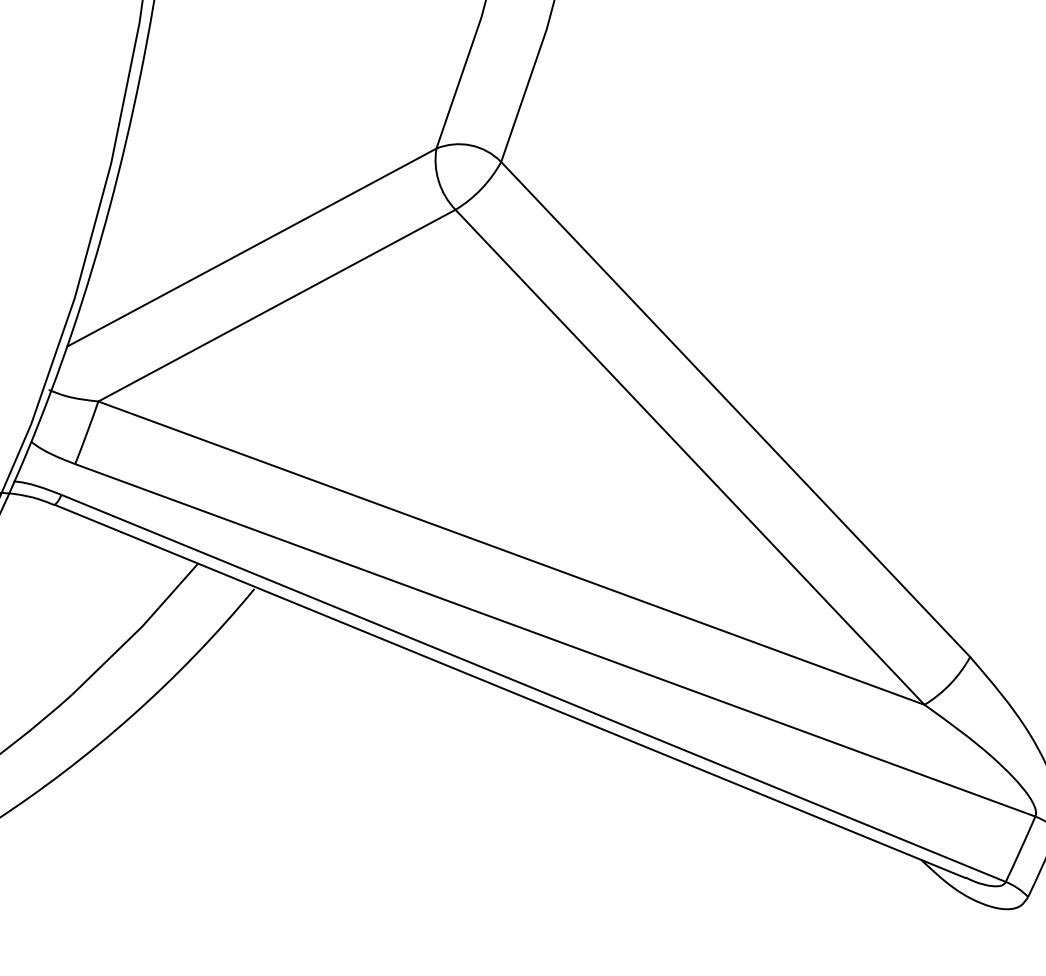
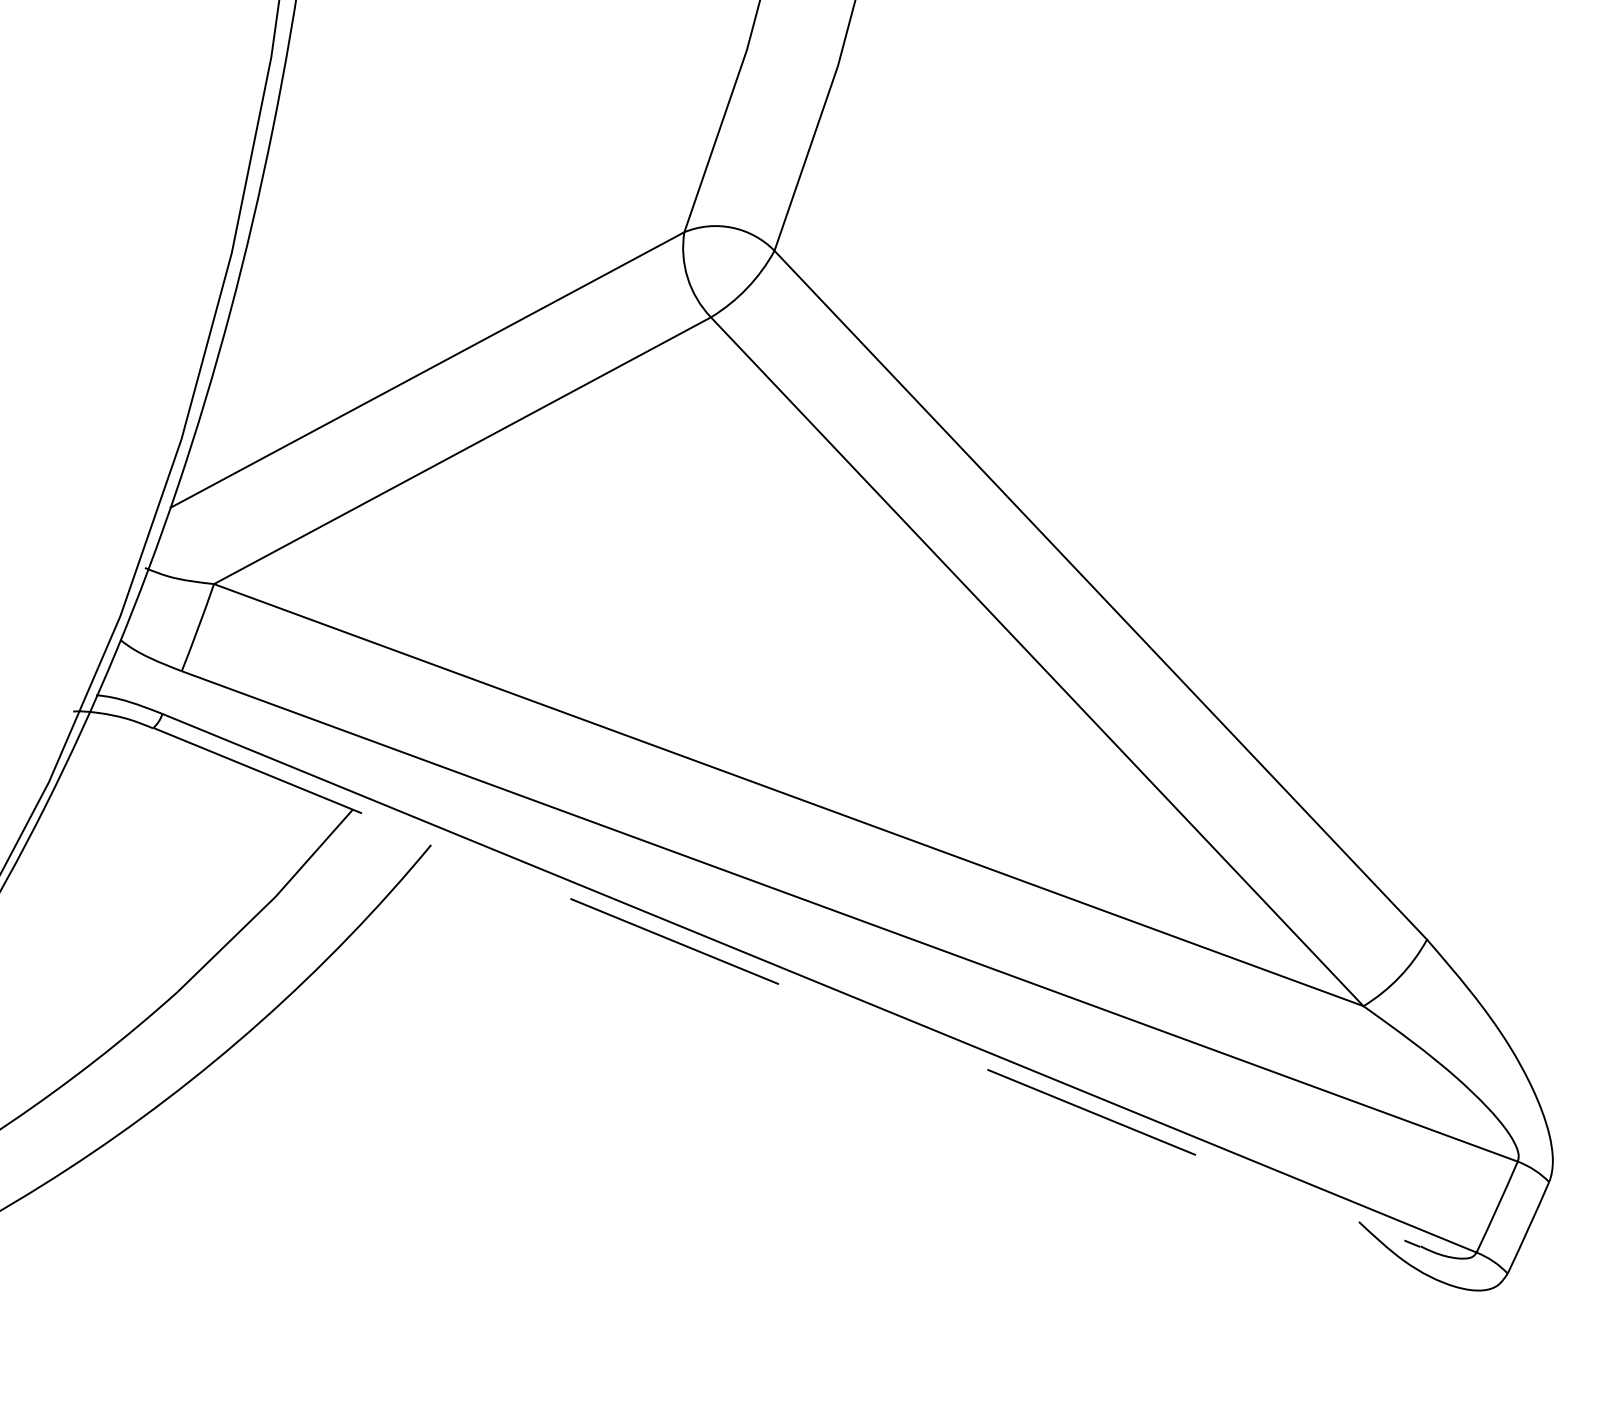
line: (510, 691) -> (787, 987), solid -> dashed

